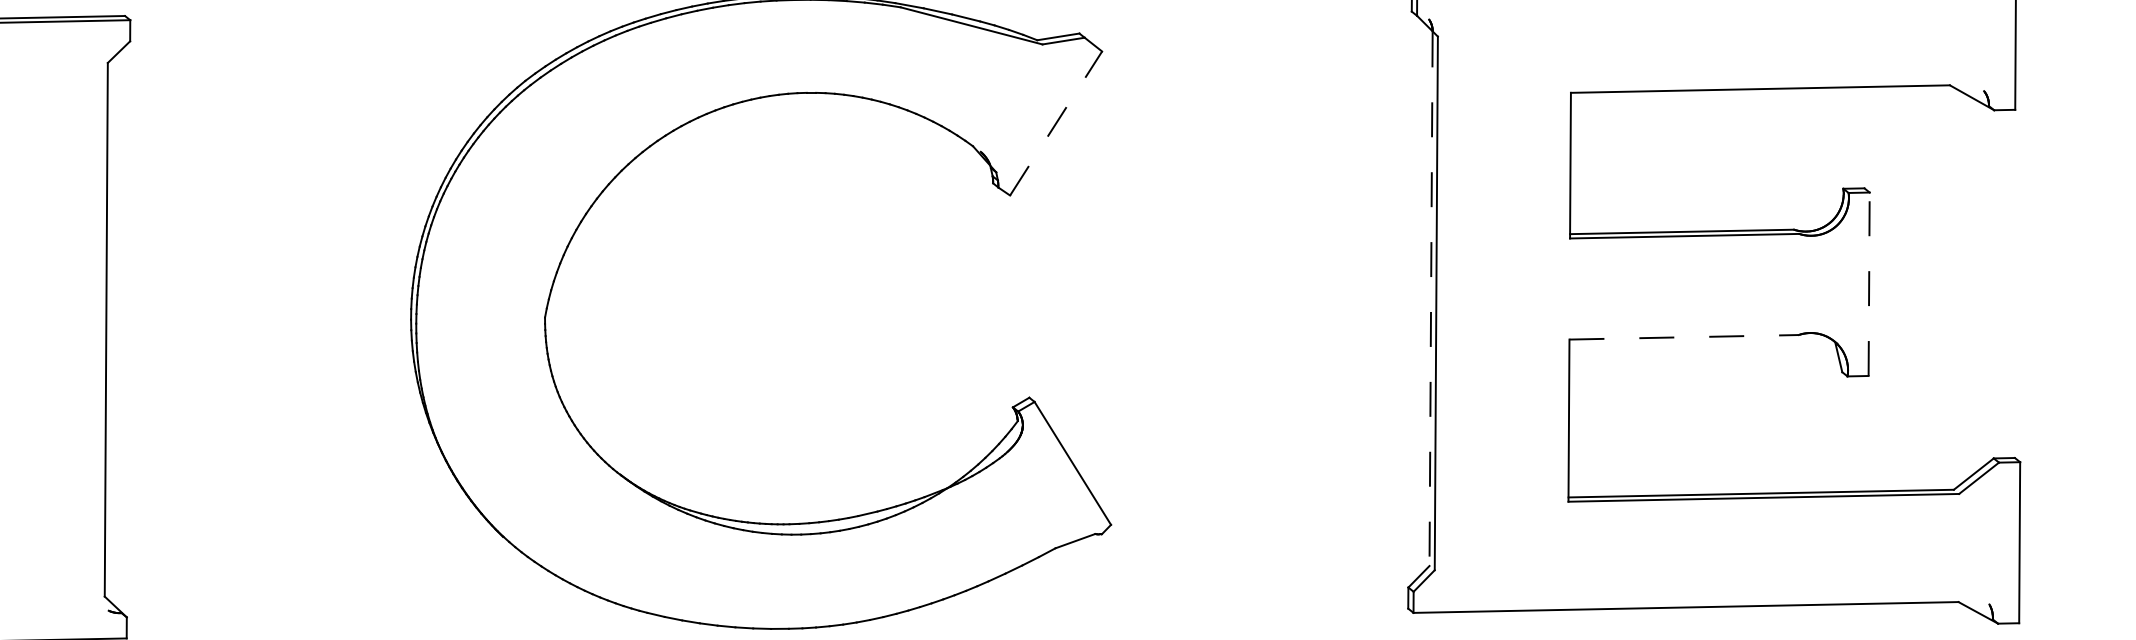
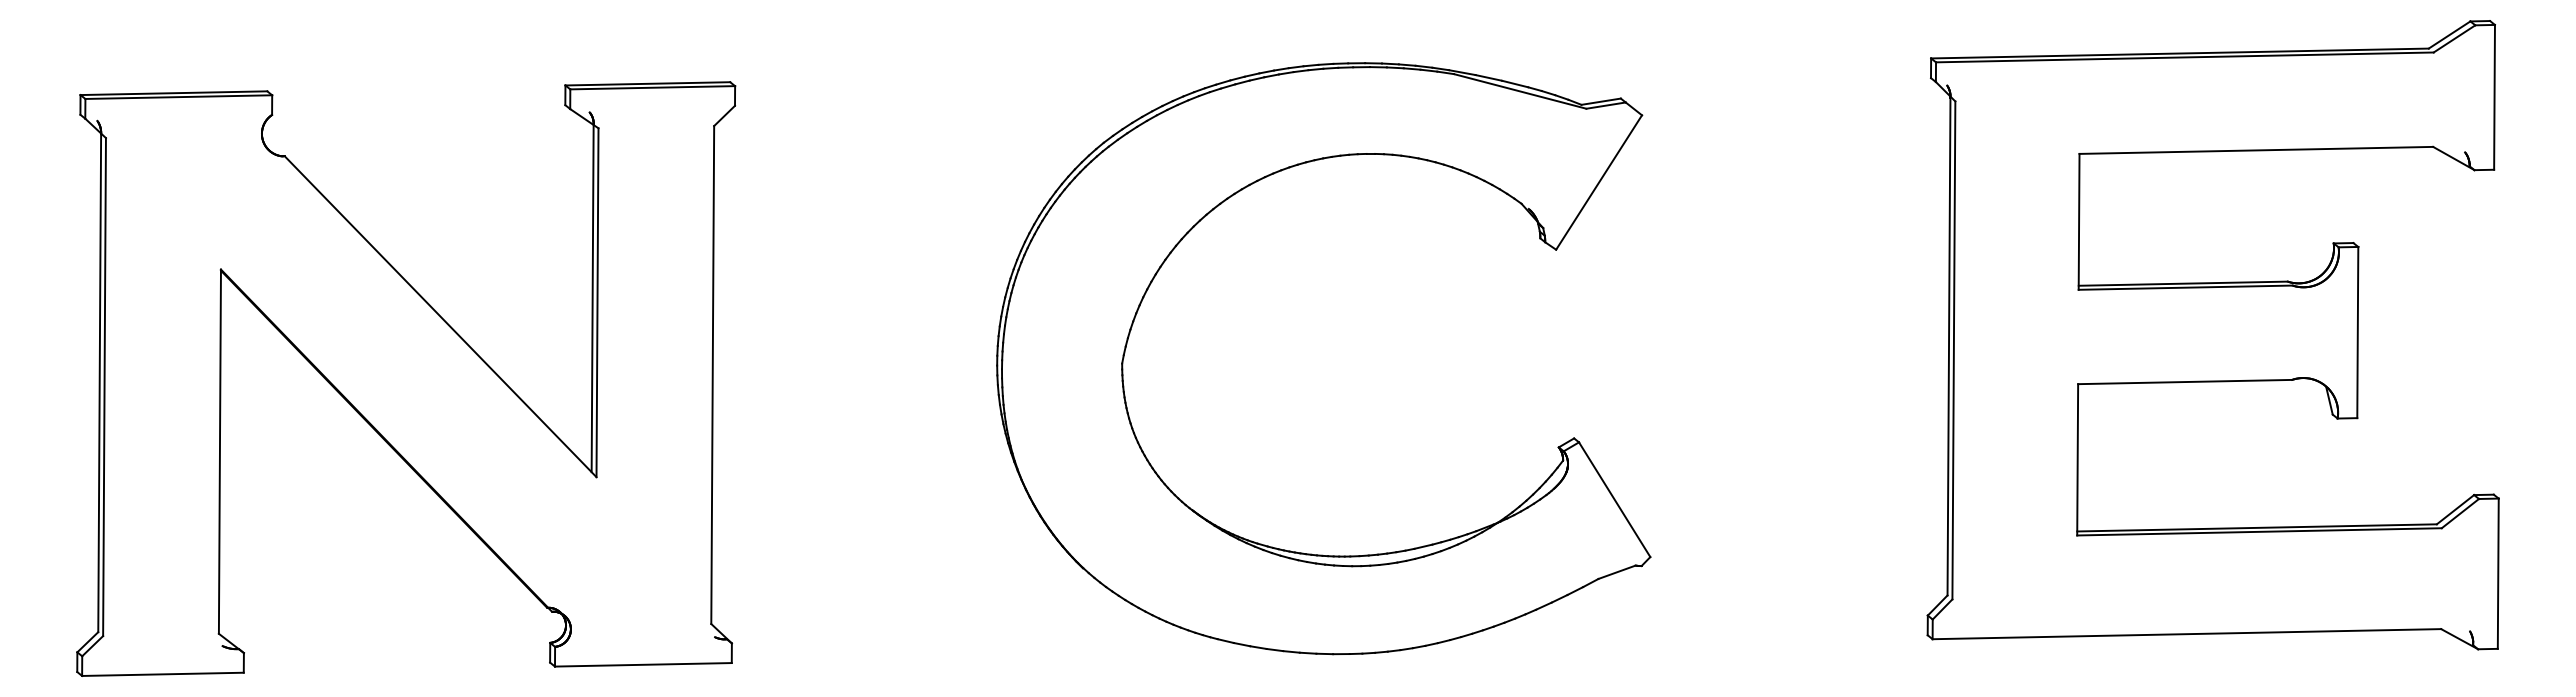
line: (1056, 123) -> (1599, 182), dashed -> solid
line: (1868, 284) -> (2357, 332), dashed -> solid
line: (1431, 299) -> (1949, 346), dashed -> solid
line: (1684, 337) -> (2185, 382), dashed -> solid

